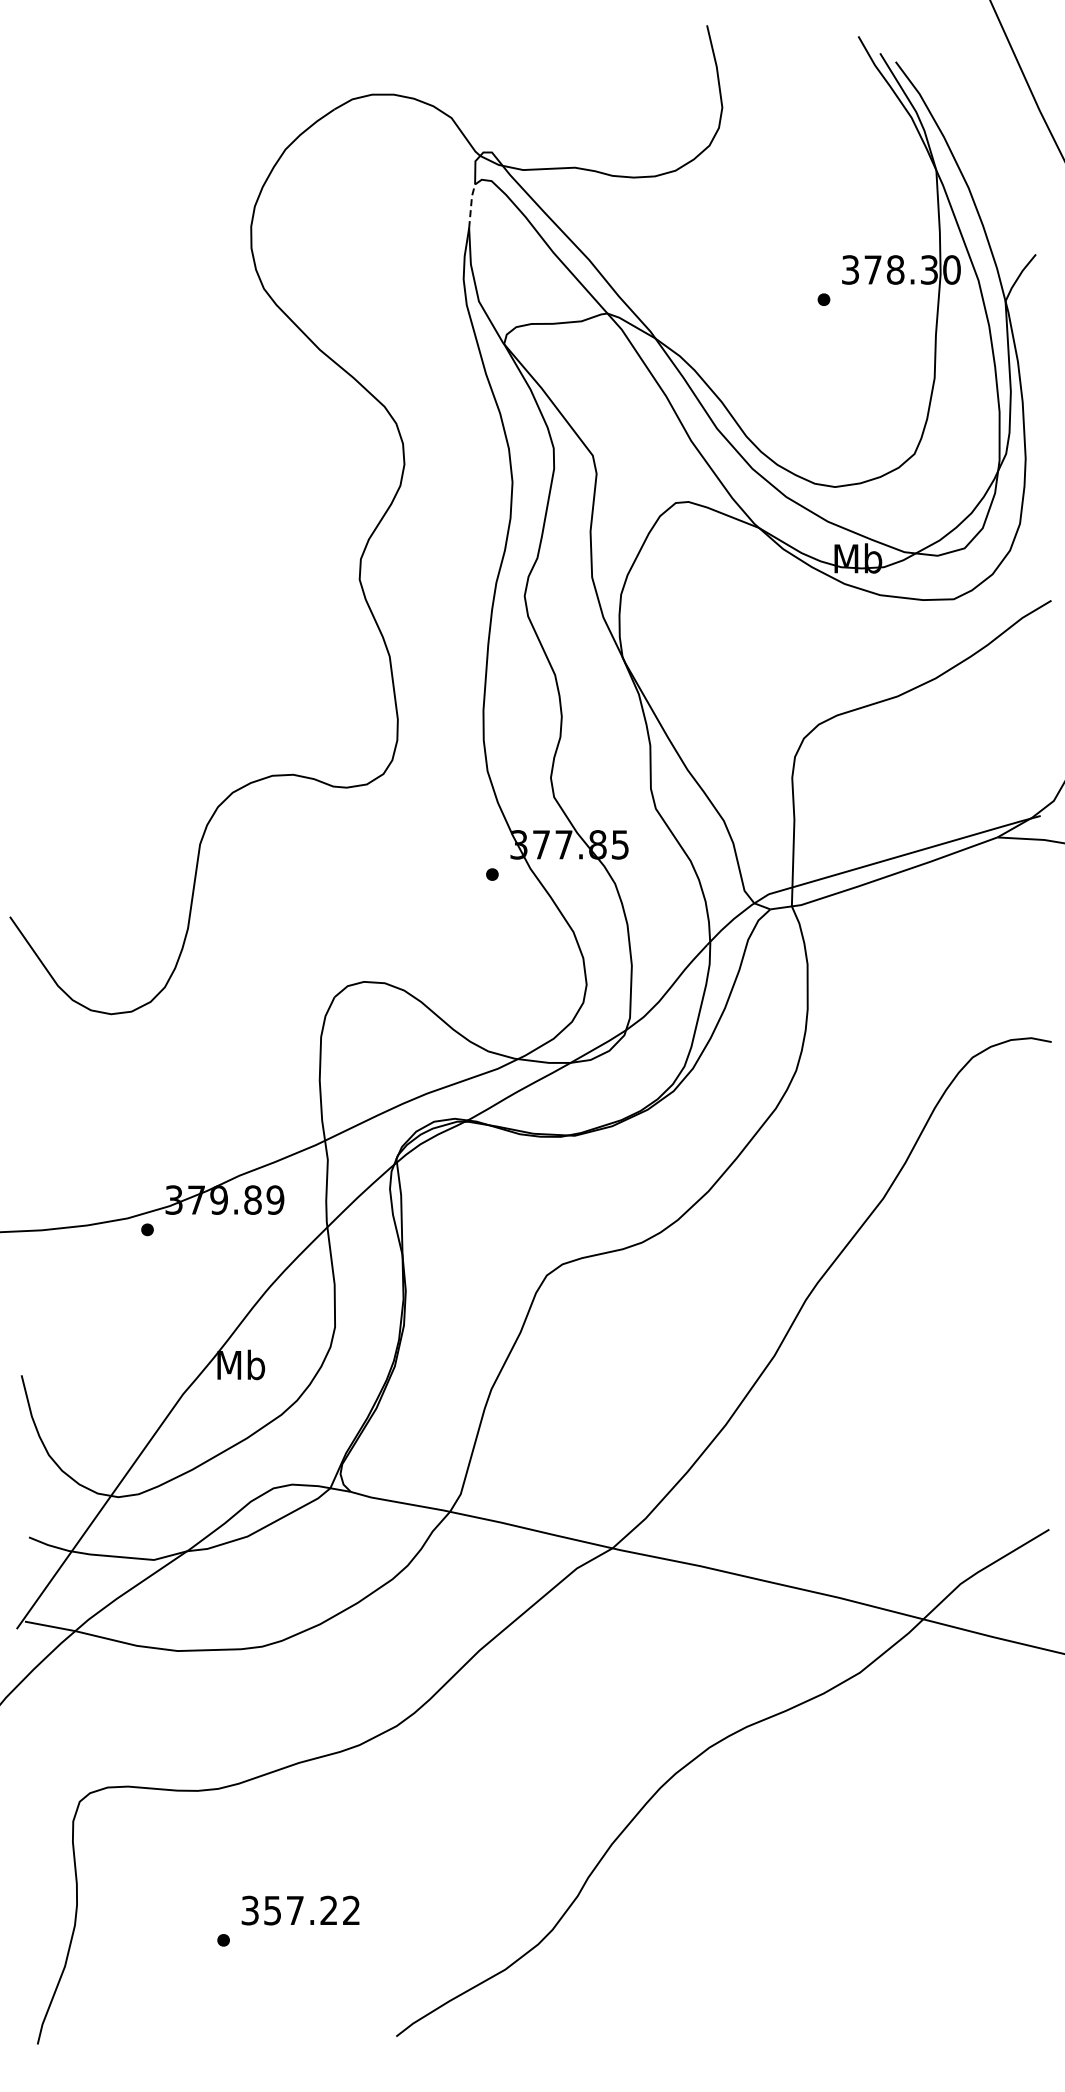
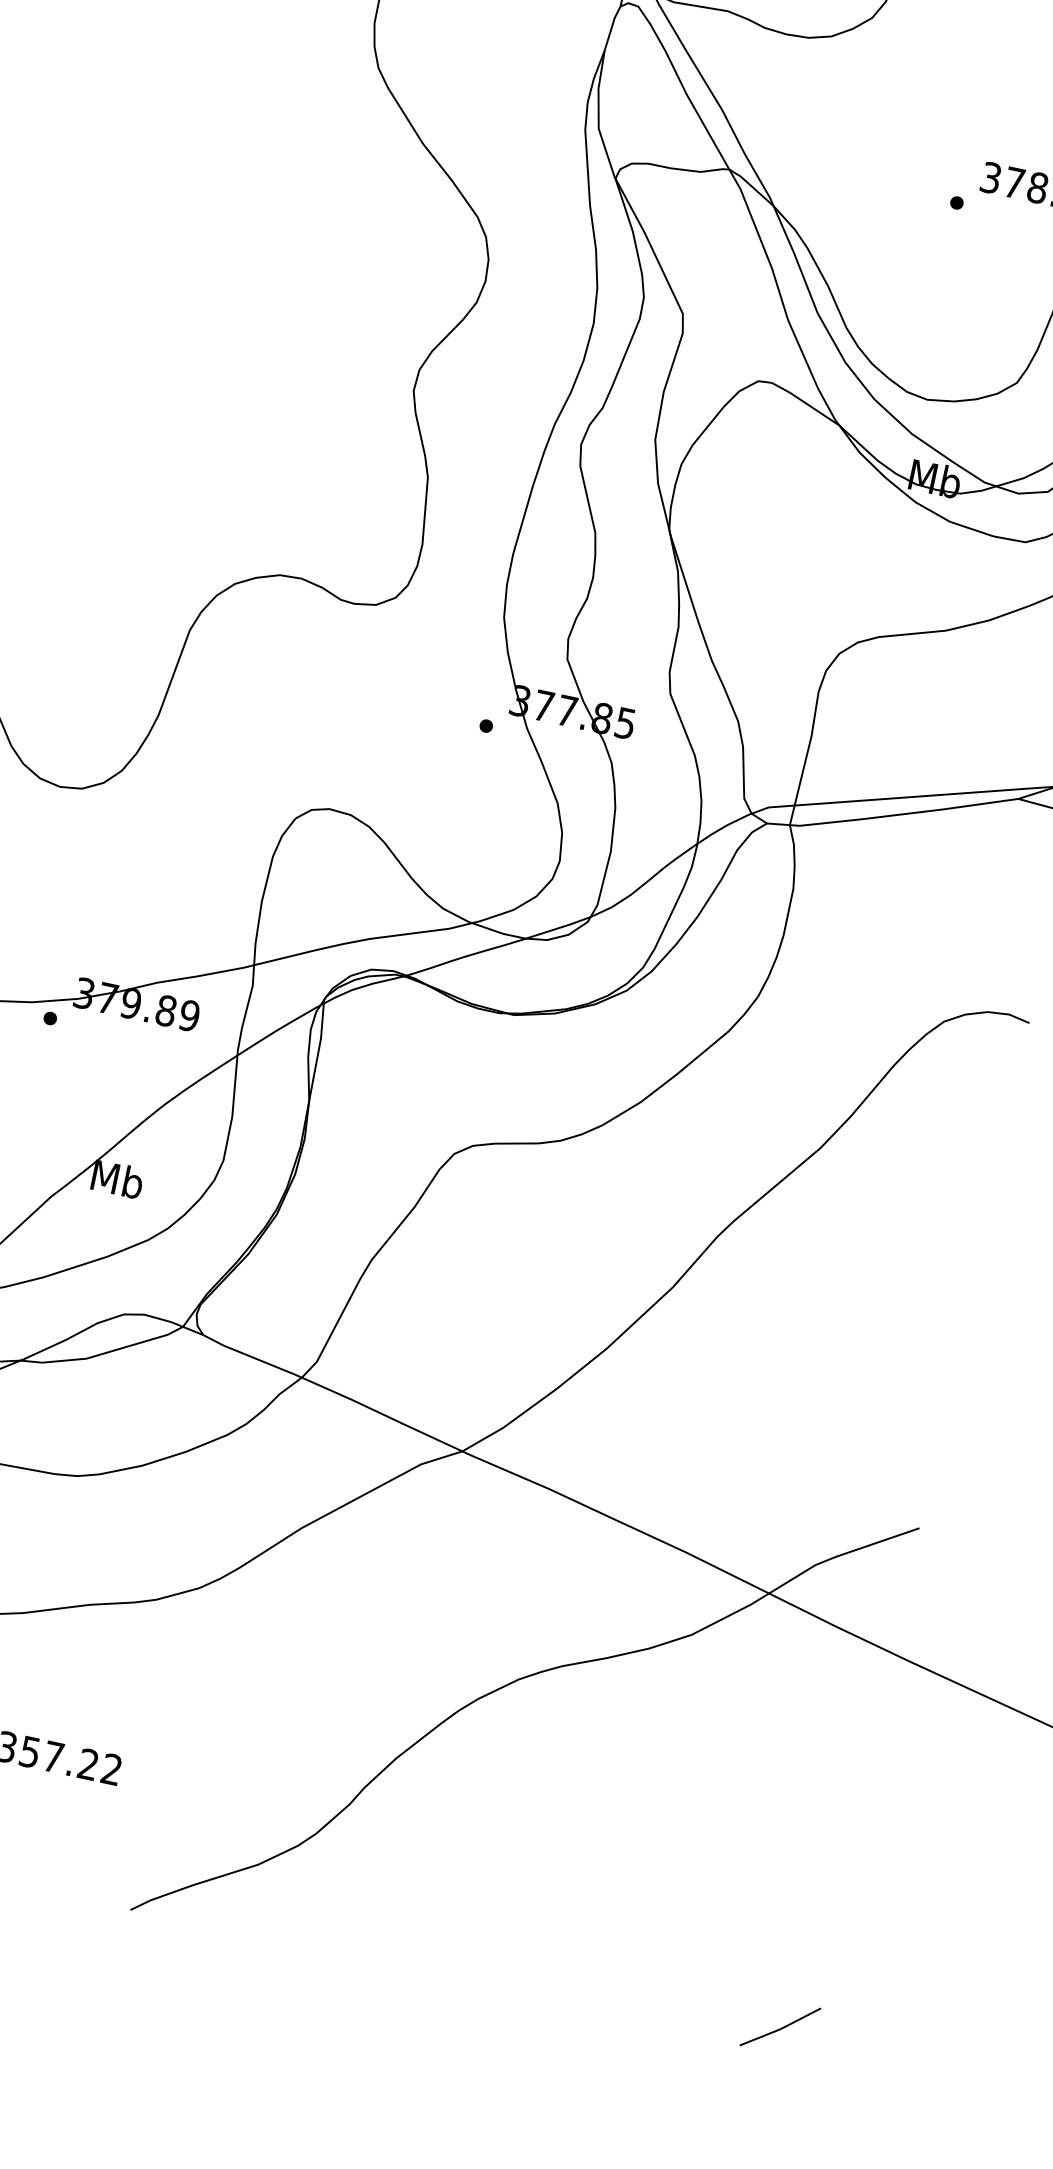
line: (471, 204) -> (612, 26), dashed -> solid
part: (1018, 2016) -> (780, 2026), added

